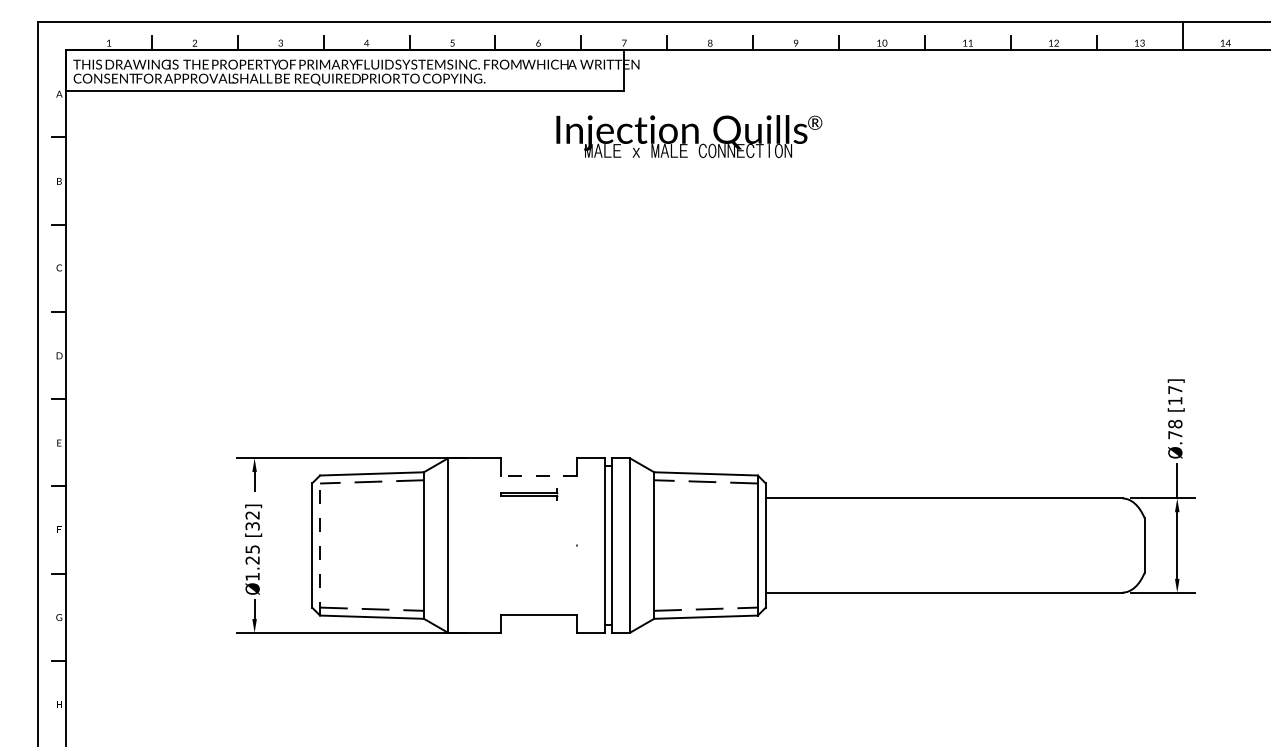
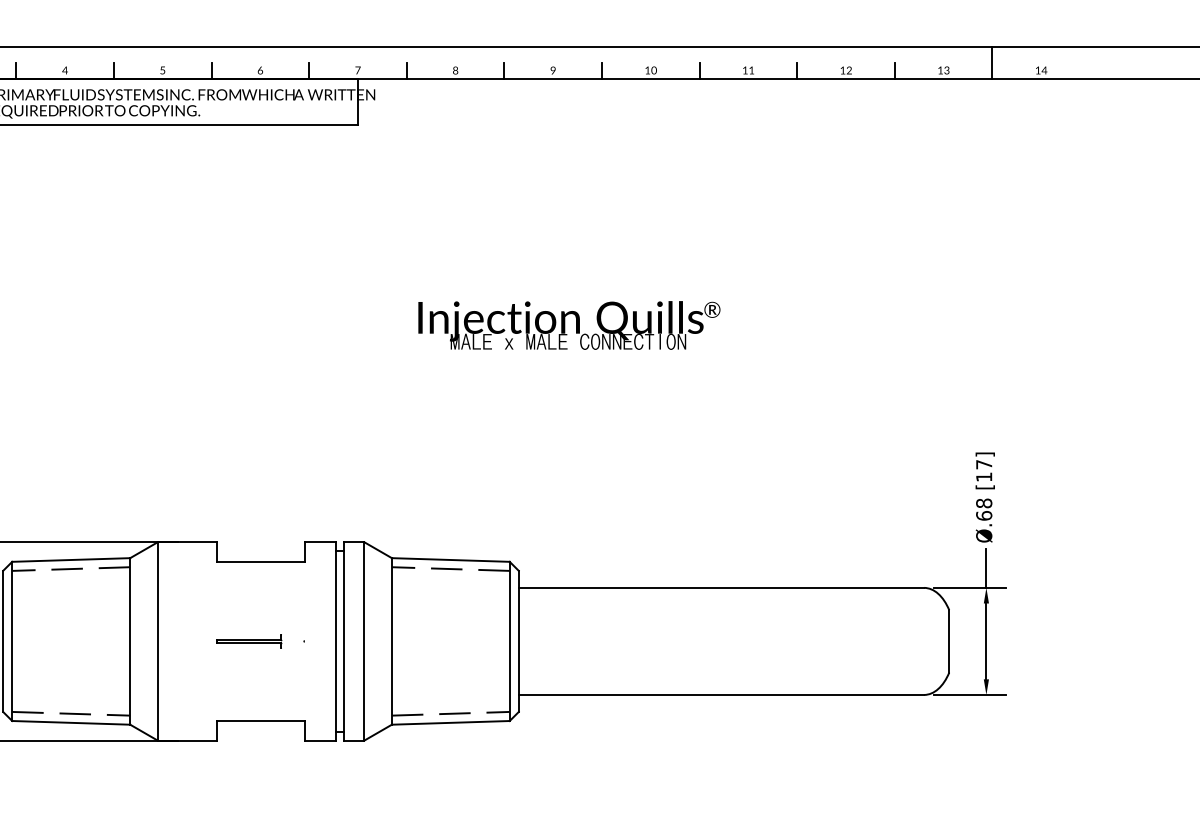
text: (689, 136) -> (569, 325), moved
text: (1175, 434) -> (984, 515), Ø.78 -> Ø.68
line: (538, 475) -> (260, 561), dashed -> solid
part: (529, 494) -> (250, 641), moved
line: (320, 545) -> (12, 641), dashed -> solid

